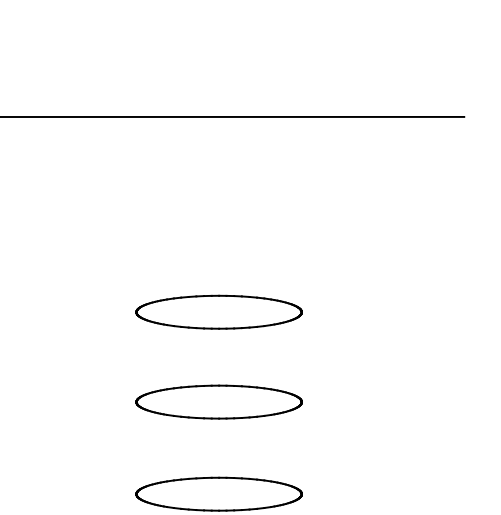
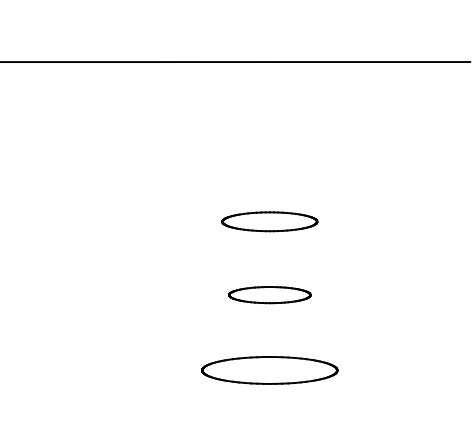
part: (218, 312) -> (269, 221), size x0.7
part: (218, 401) -> (269, 294), size x0.6

